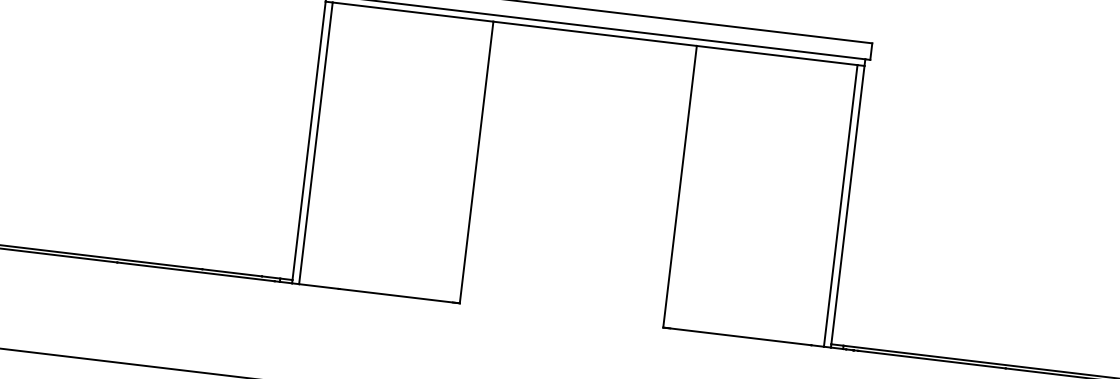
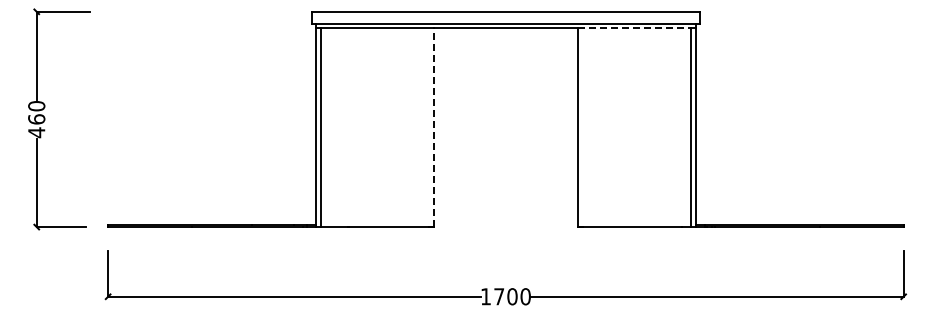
line: (777, 55) -> (634, 28), solid -> dashed
line: (477, 162) -> (434, 127), solid -> dashed

